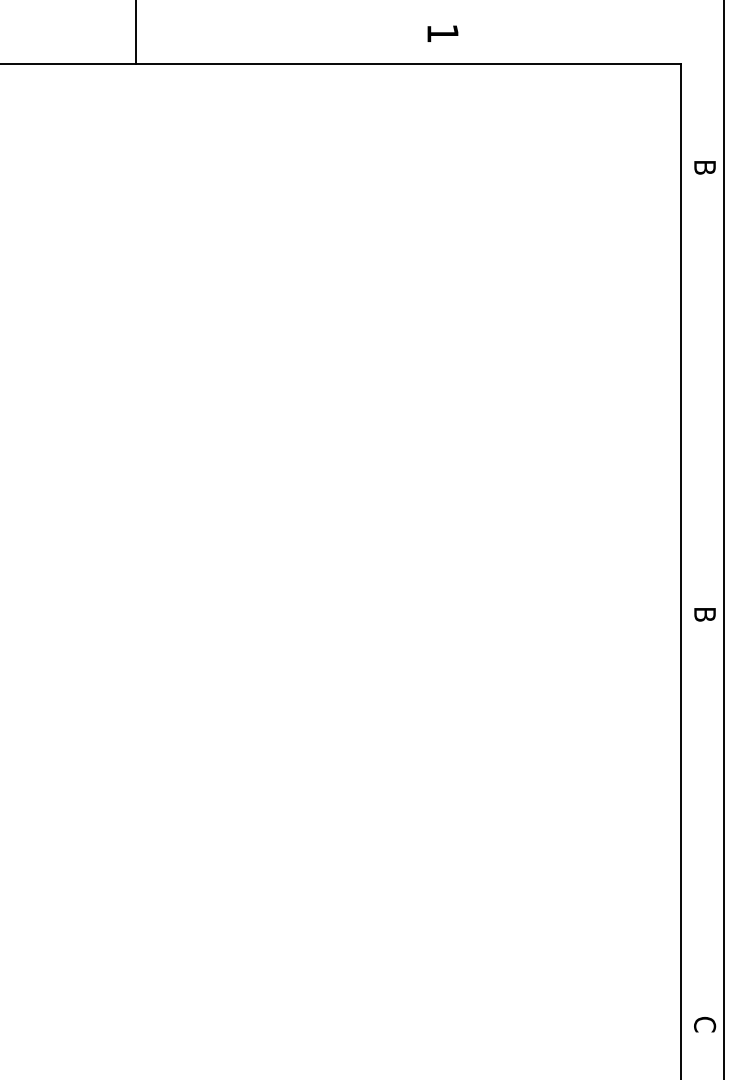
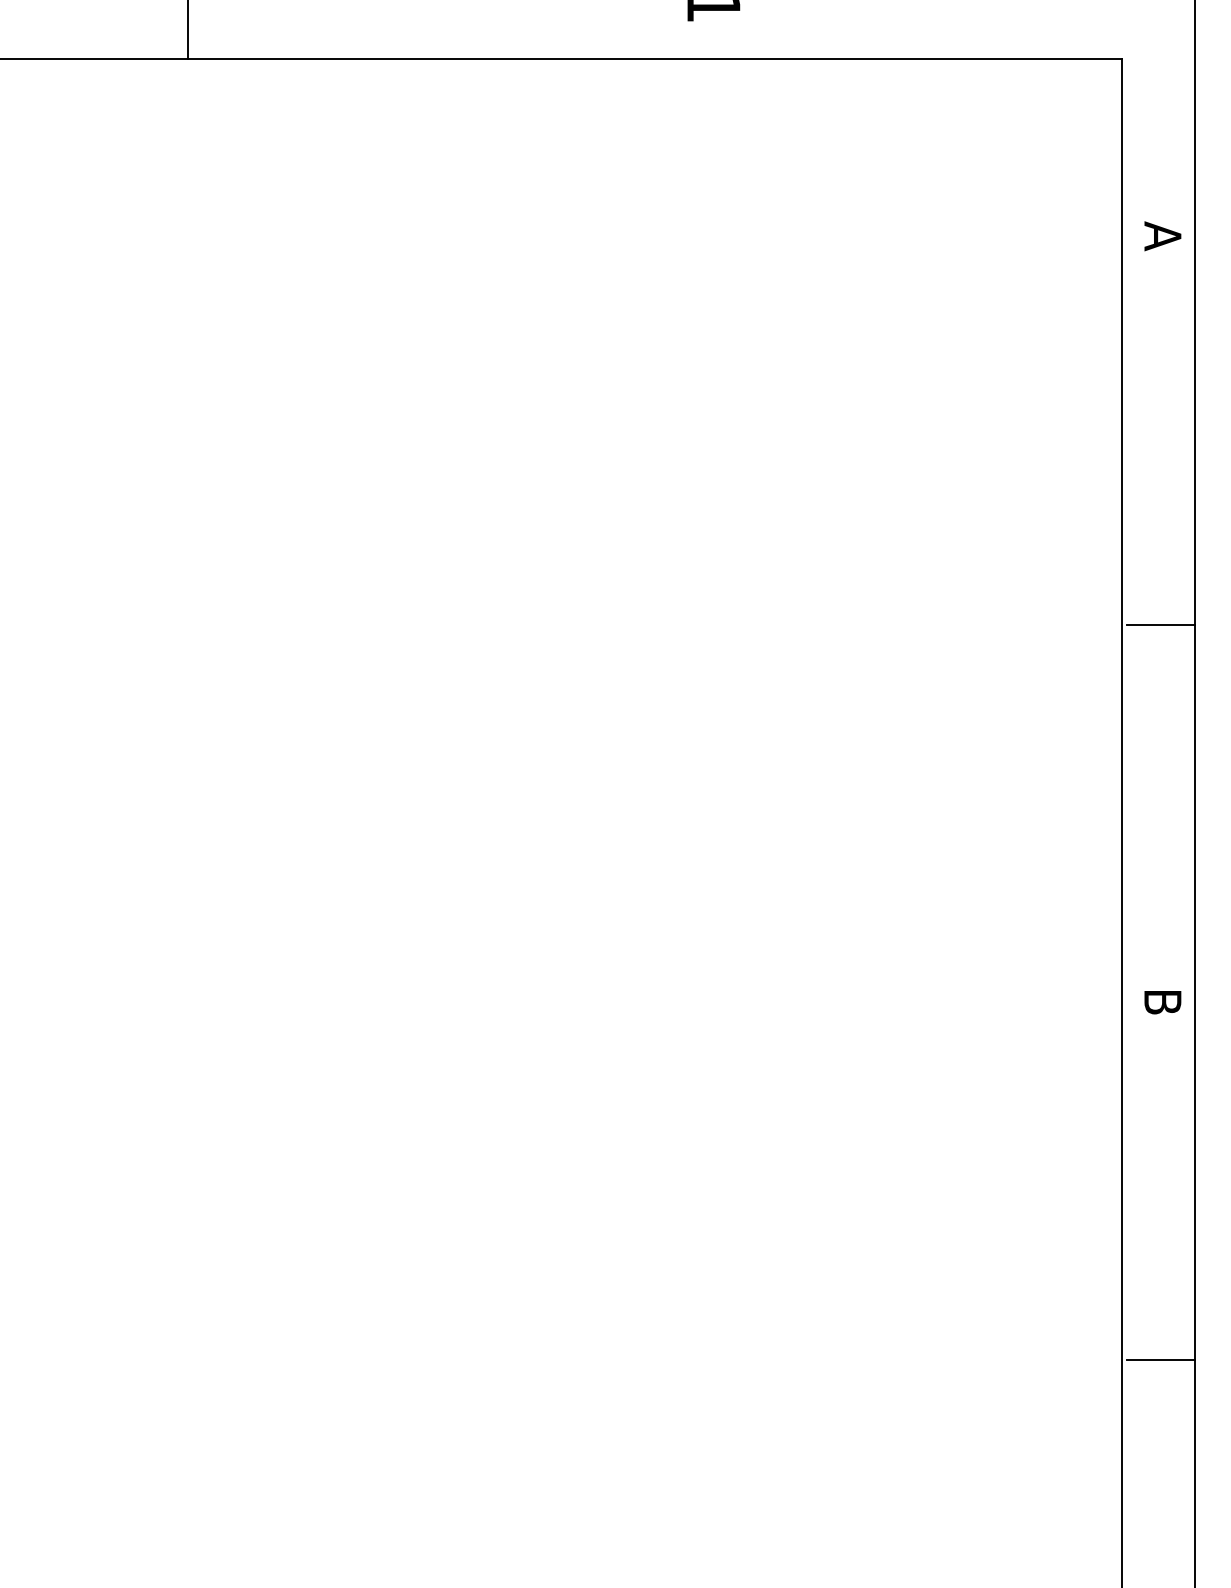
text: (704, 167) -> (1161, 236), B -> A
line: (703, 394) -> (1160, 625), added
line: (703, 823) -> (1160, 1360), added

